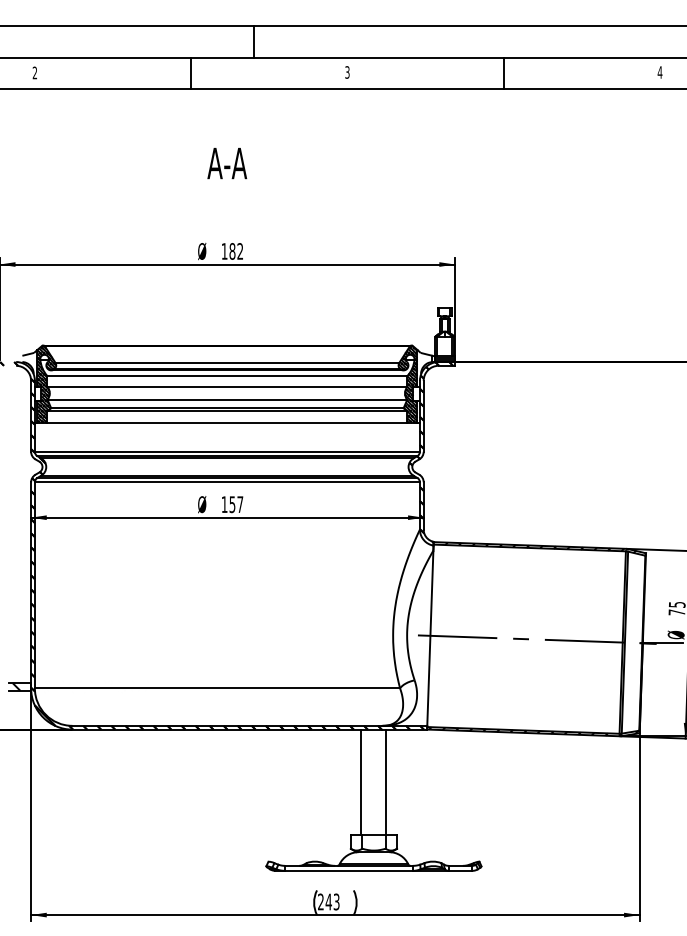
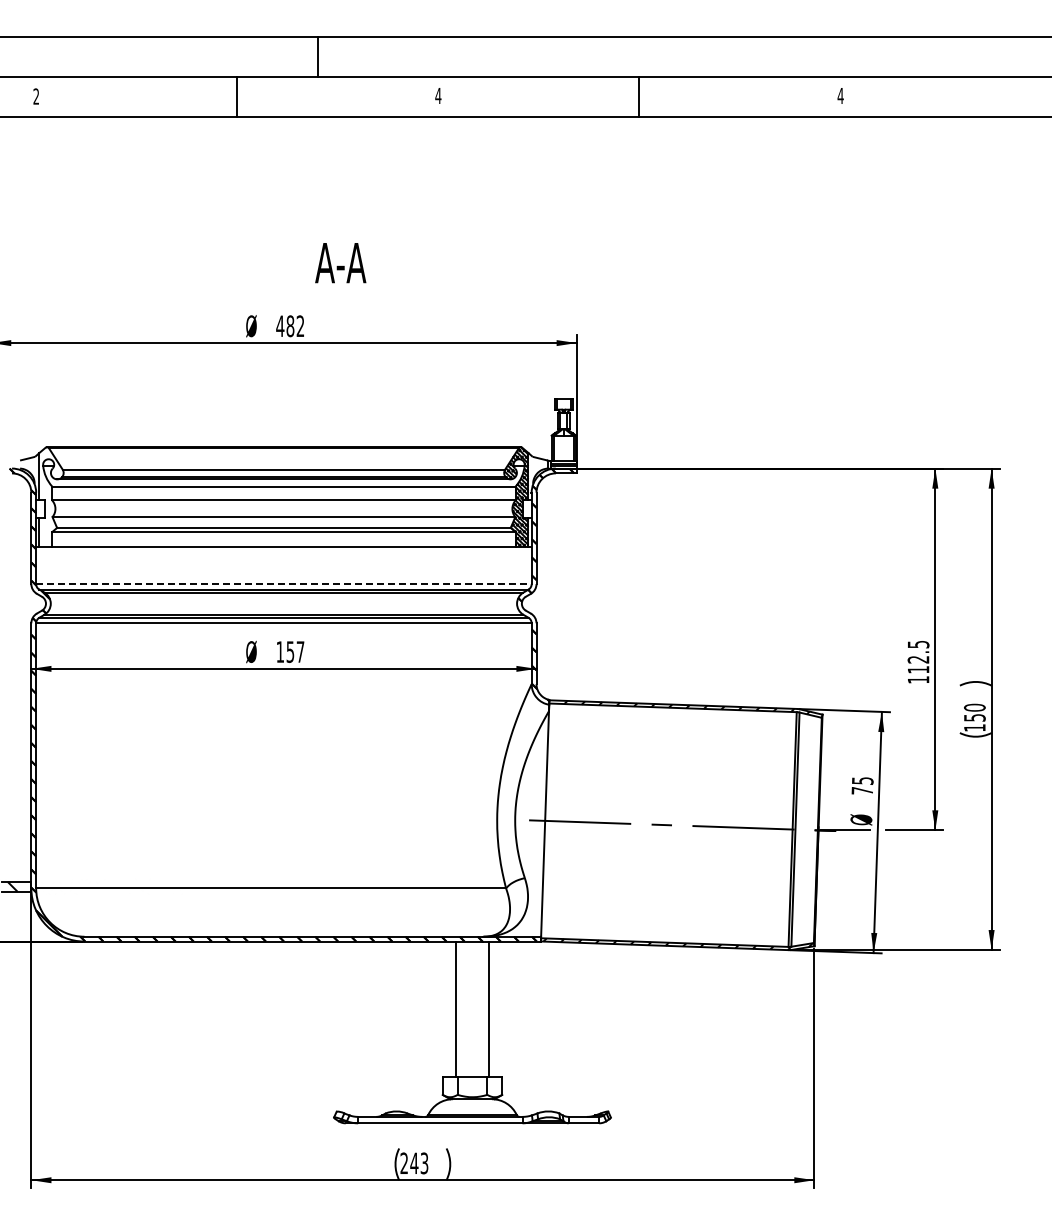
text: (347, 72) -> (438, 95), 3 -> 4
text: (227, 163) -> (340, 263), moved
text: (224, 250) -> (280, 325), 182 -> 482
hatch: (46, 384) -> (51, 497), removed
line: (227, 452) -> (283, 584), solid -> dashed

